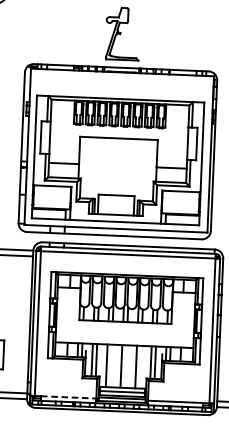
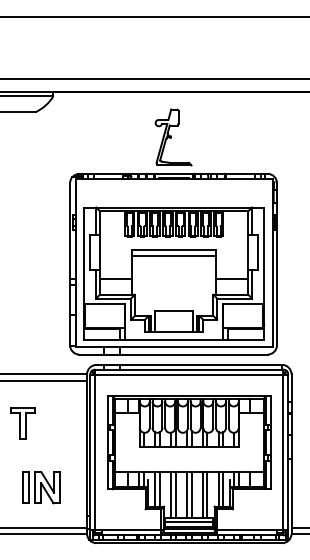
line: (118, 144) -> (173, 256), added
line: (110, 365) -> (175, 494), added
line: (125, 366) -> (191, 494), added
line: (140, 366) -> (207, 494), added
line: (68, 397) -> (131, 530), dashed -> solid

